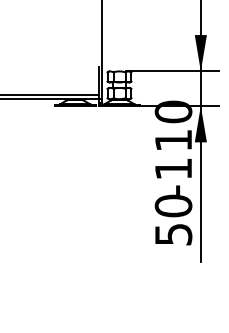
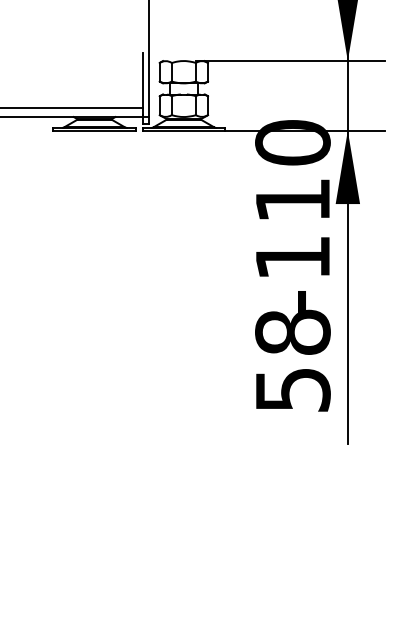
text: (173, 205) -> (292, 331), 50 -> 58

